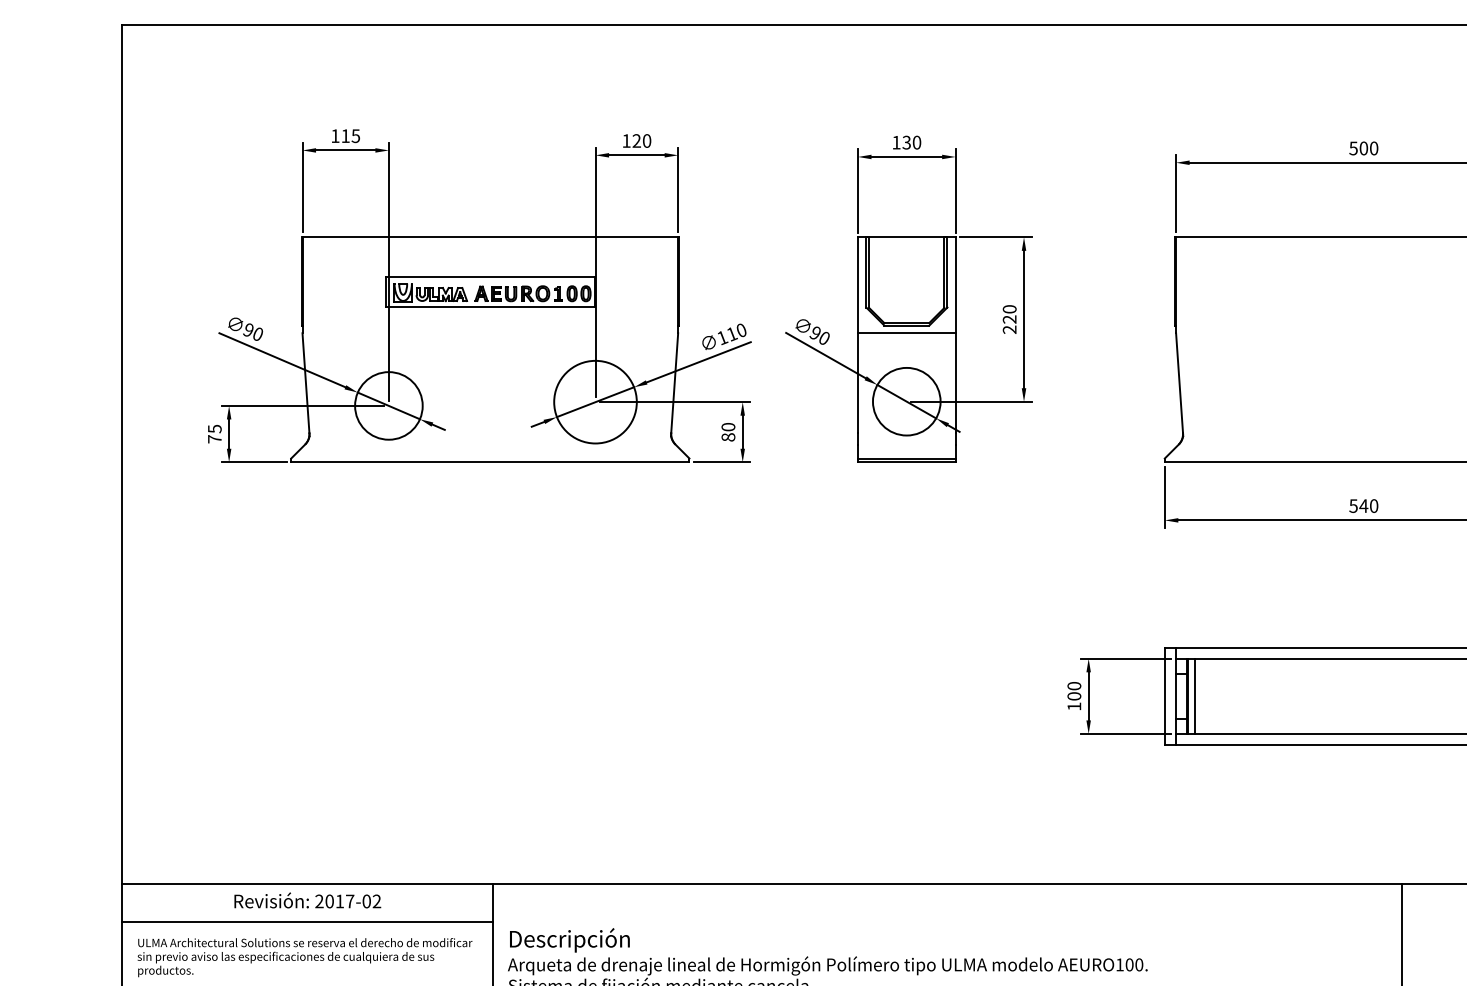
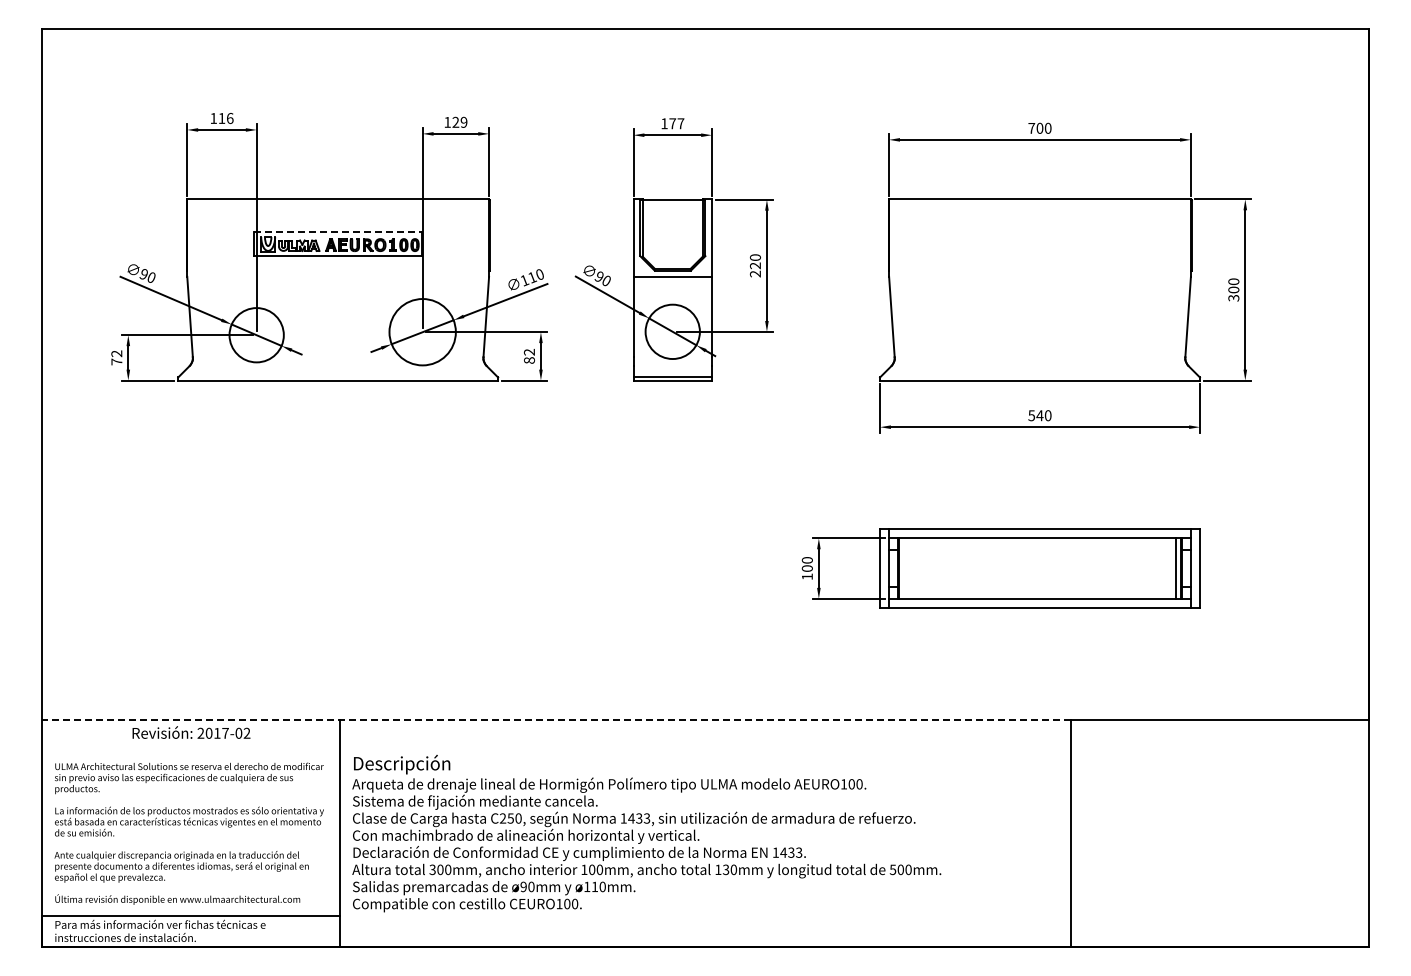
text: (355, 136) -> (229, 118), 115 -> 116
text: (646, 141) -> (463, 122), 120 -> 129
text: (911, 142) -> (676, 123), 130 -> 177
text: (1353, 148) -> (1031, 128), 500 -> 700
line: (490, 276) -> (338, 231), solid -> dashed
text: (728, 426) -> (529, 351), 80 -> 82
text: (214, 428) -> (116, 353), 75 -> 72
line: (1195, 696) -> (904, 568), removed
line: (762, 884) -> (556, 719), solid -> dashed
line: (307, 921) -> (191, 749), removed

